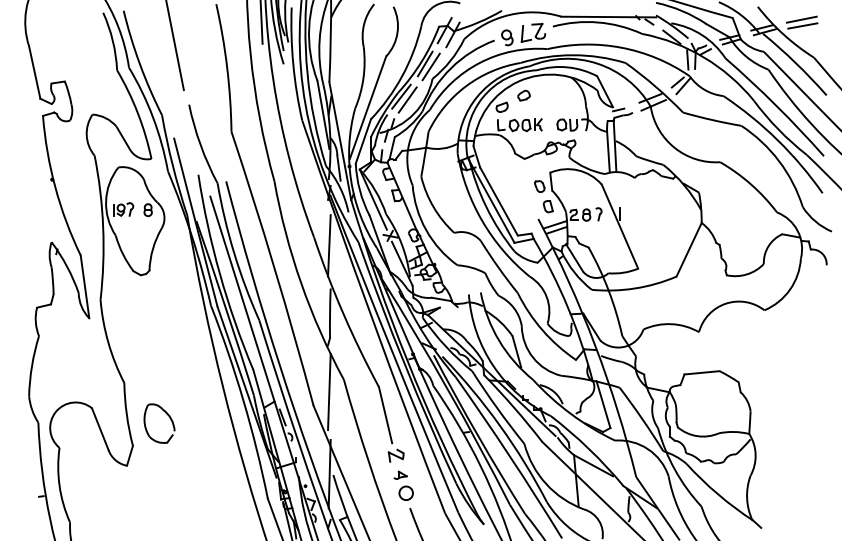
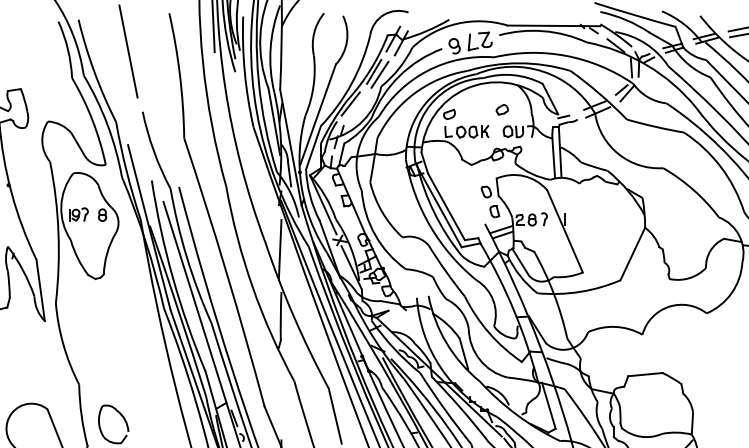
part: (523, 95) -> (501, 109), moved
line: (407, 99) -> (356, 106), removed
line: (329, 391) -> (280, 392), removed

